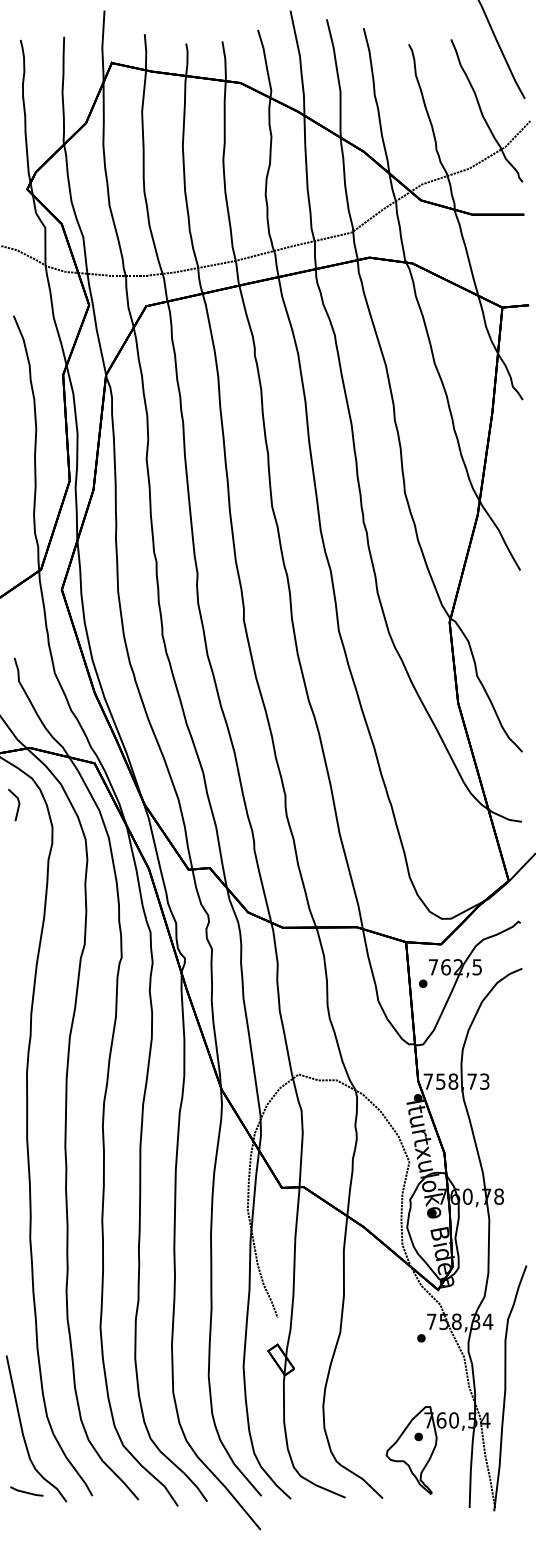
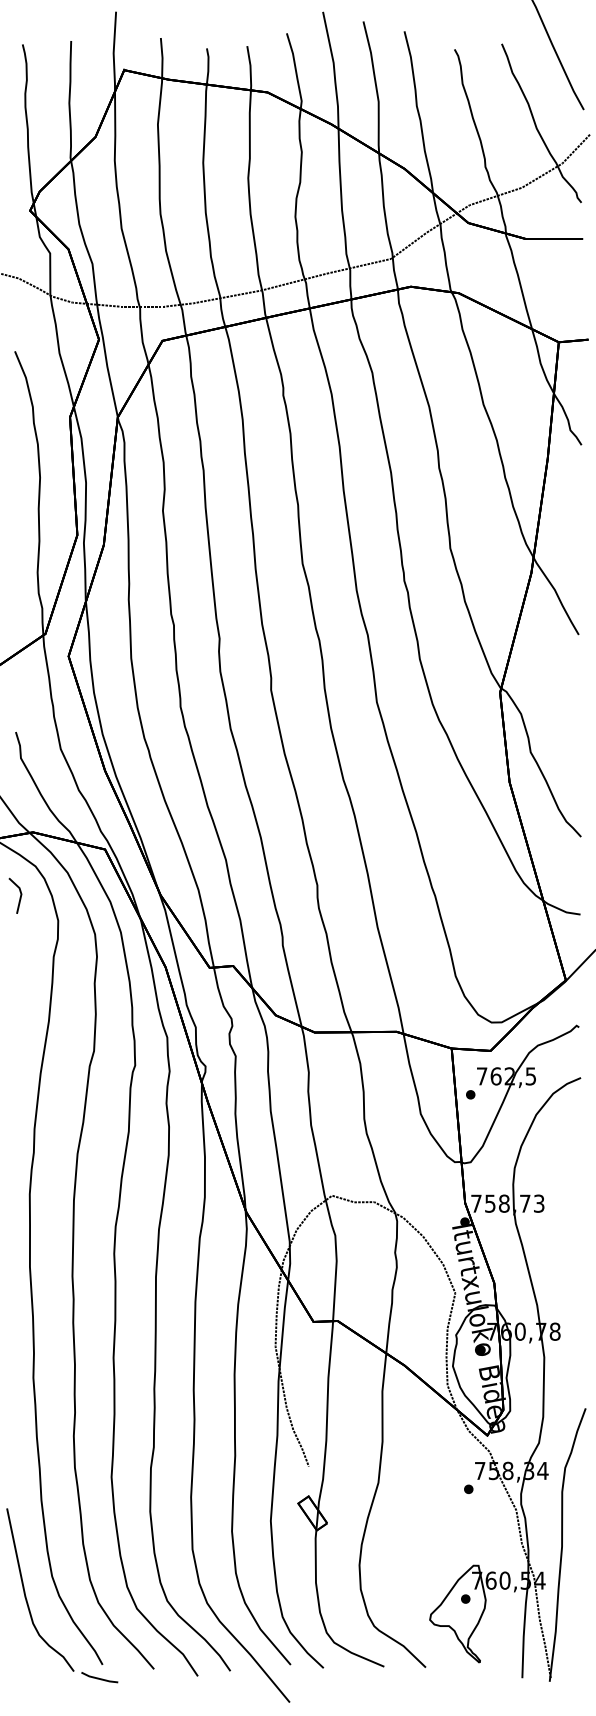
line: (26, 1491) -> (99, 1677), moved

